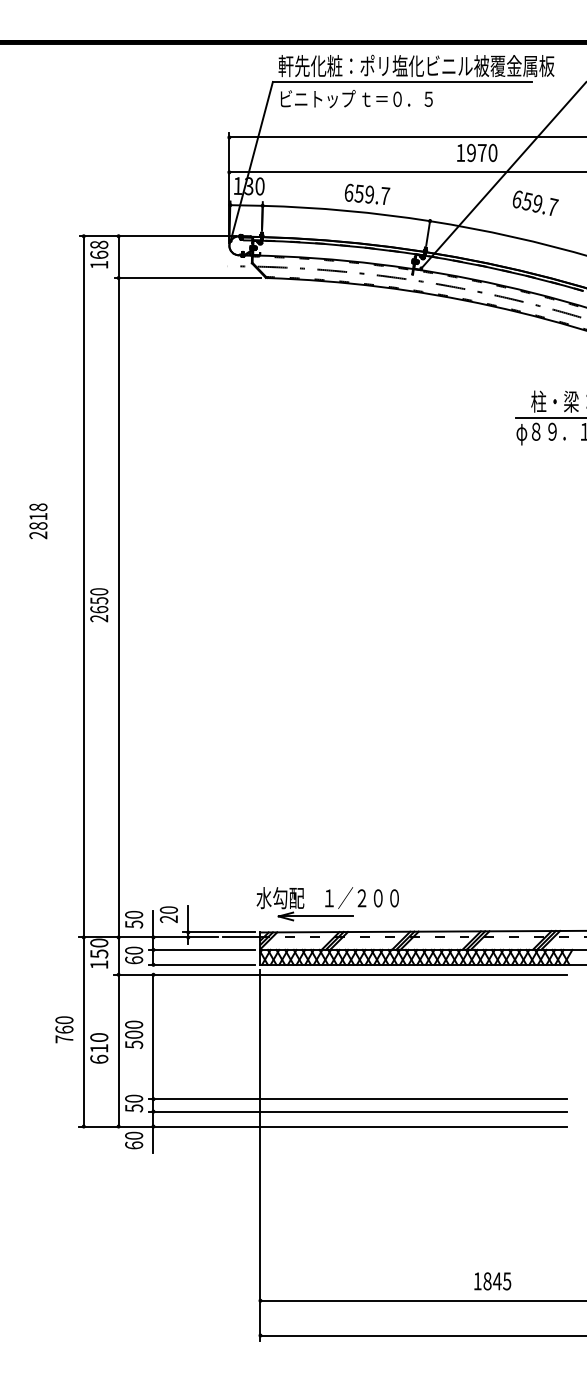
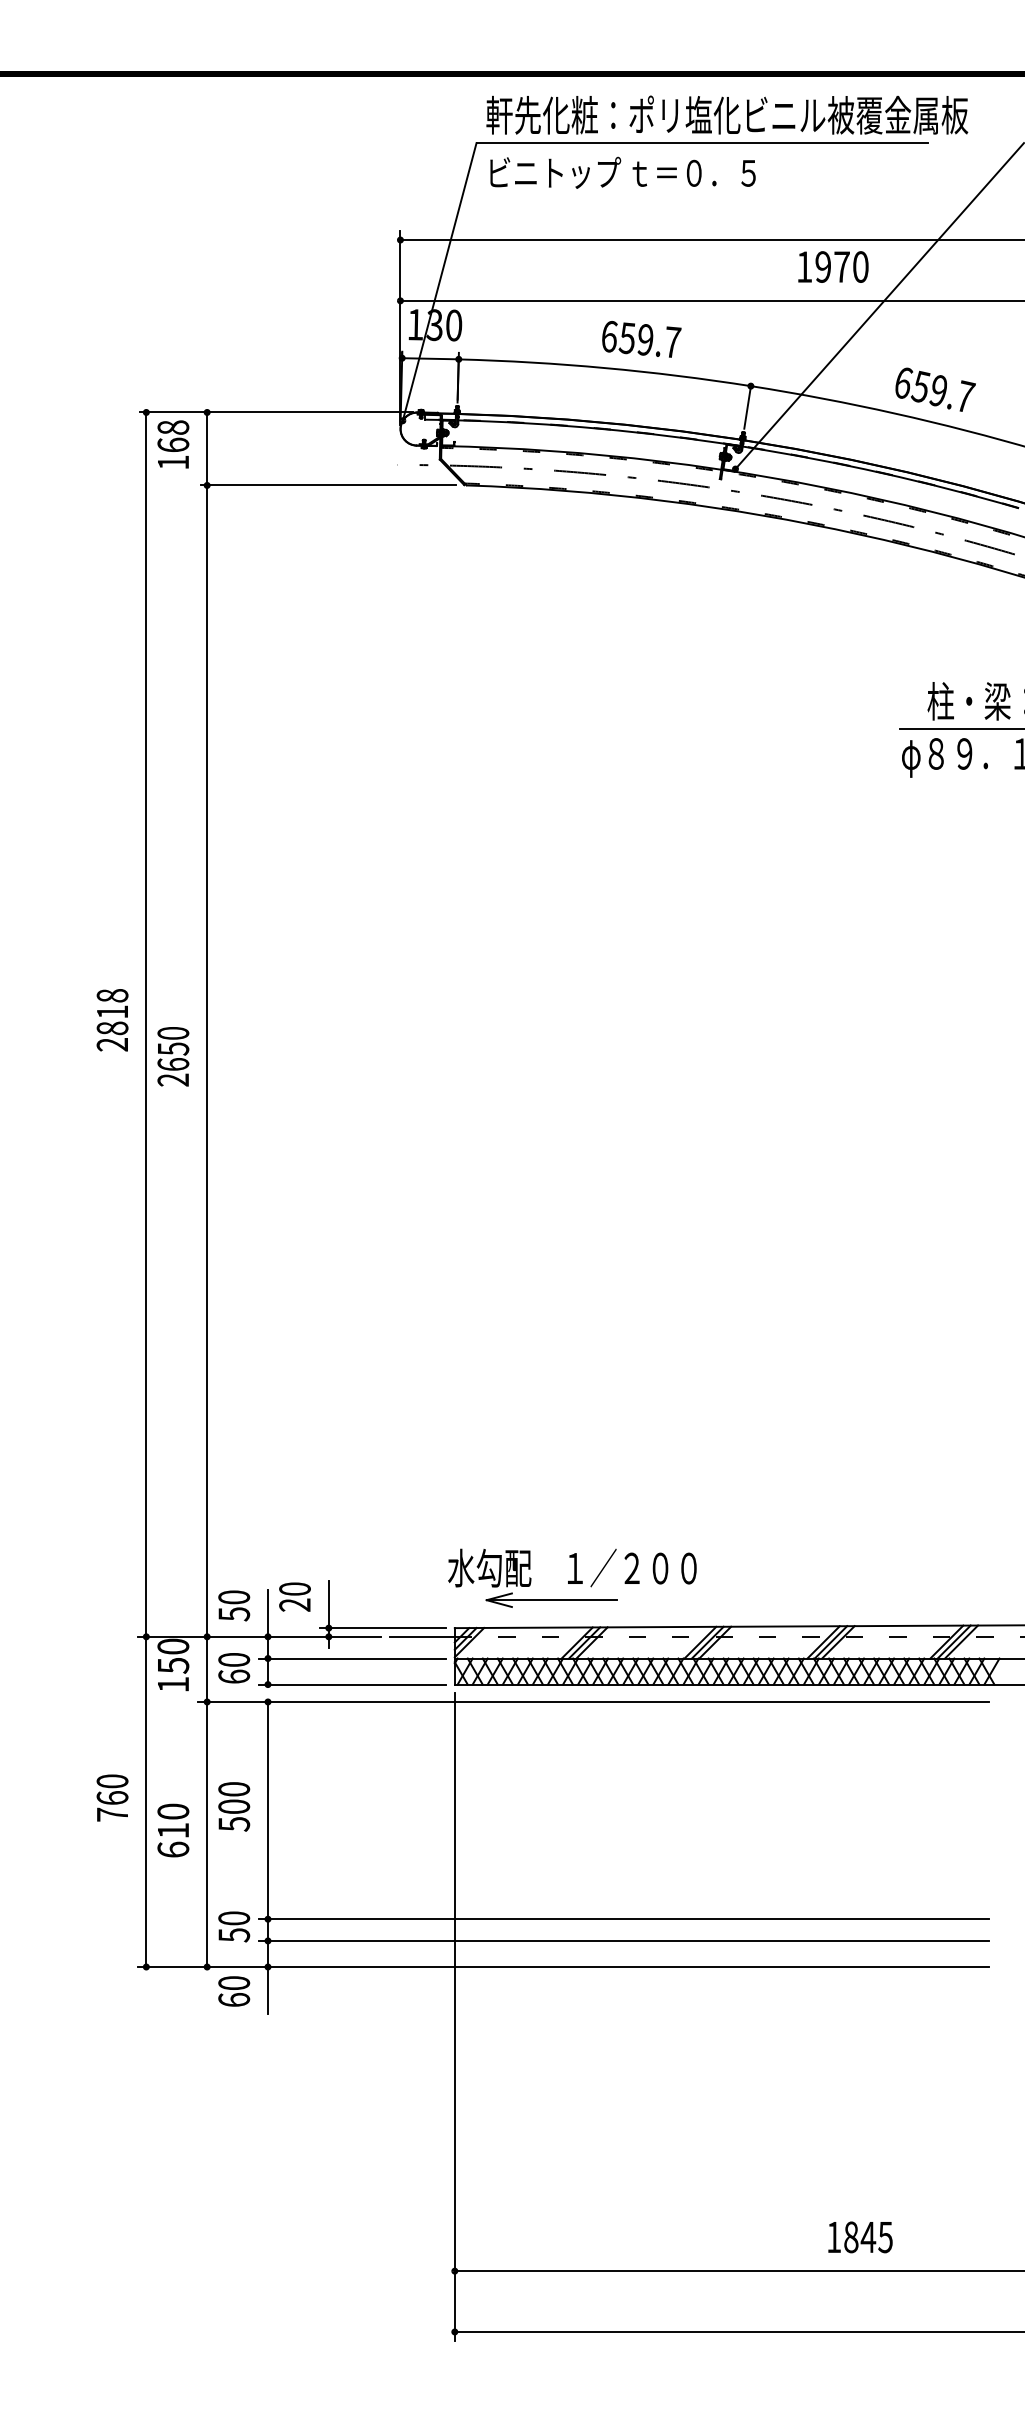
text: (535, 202) -> (935, 388), moved
text: (38, 521) -> (112, 1020), moved

